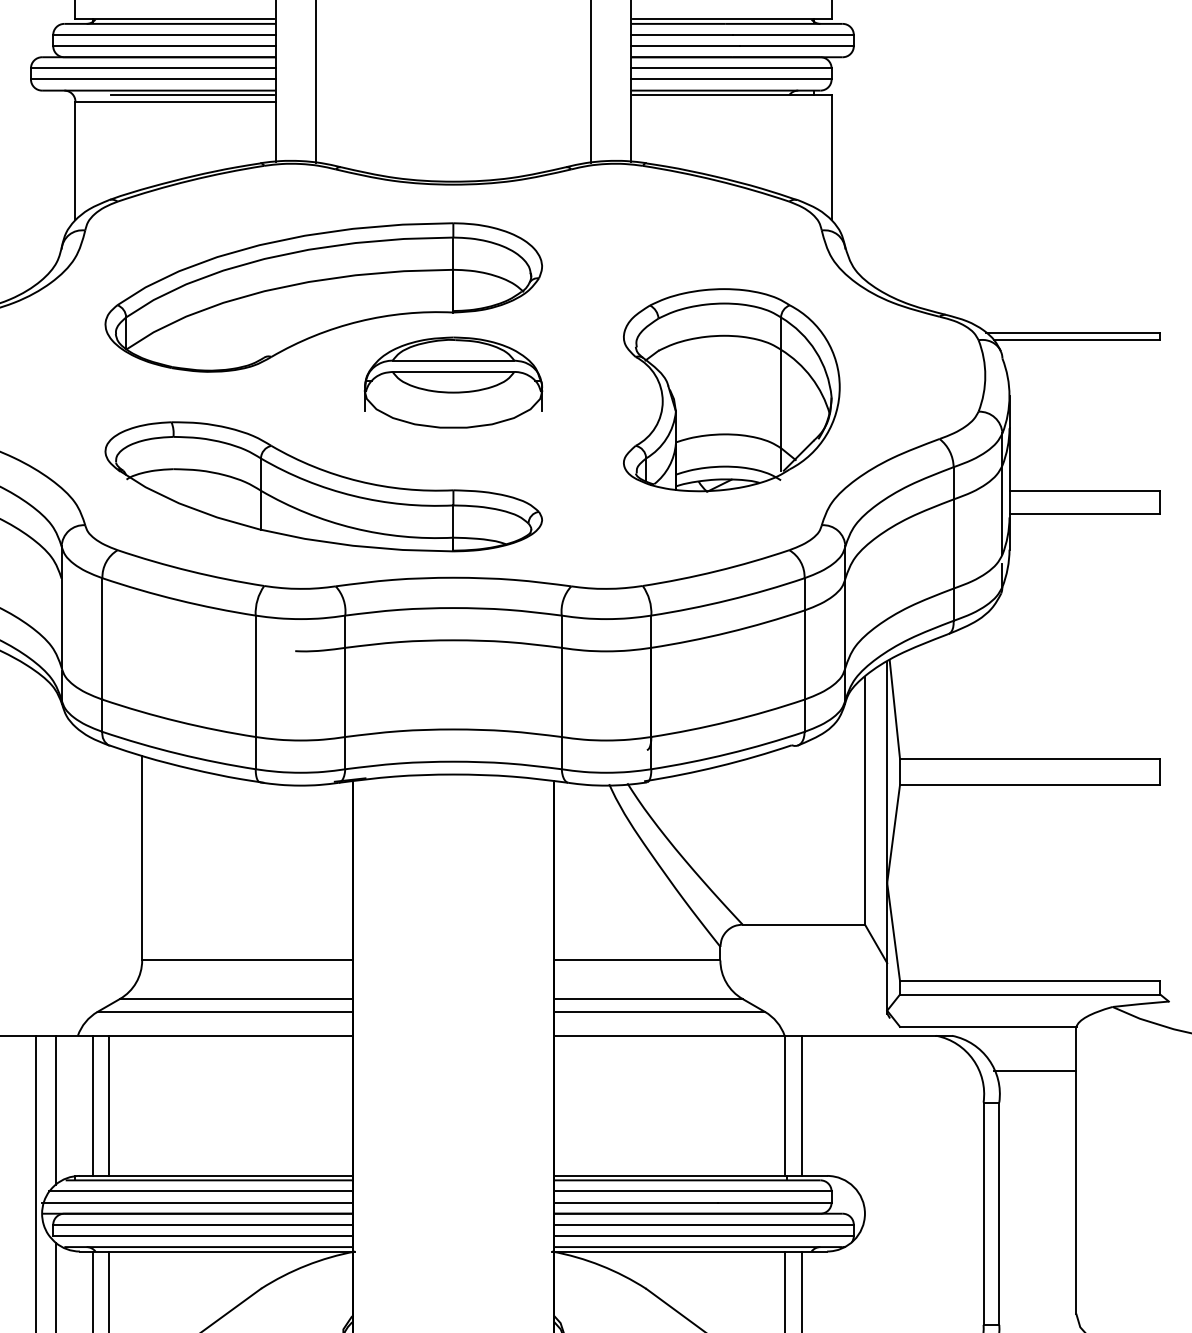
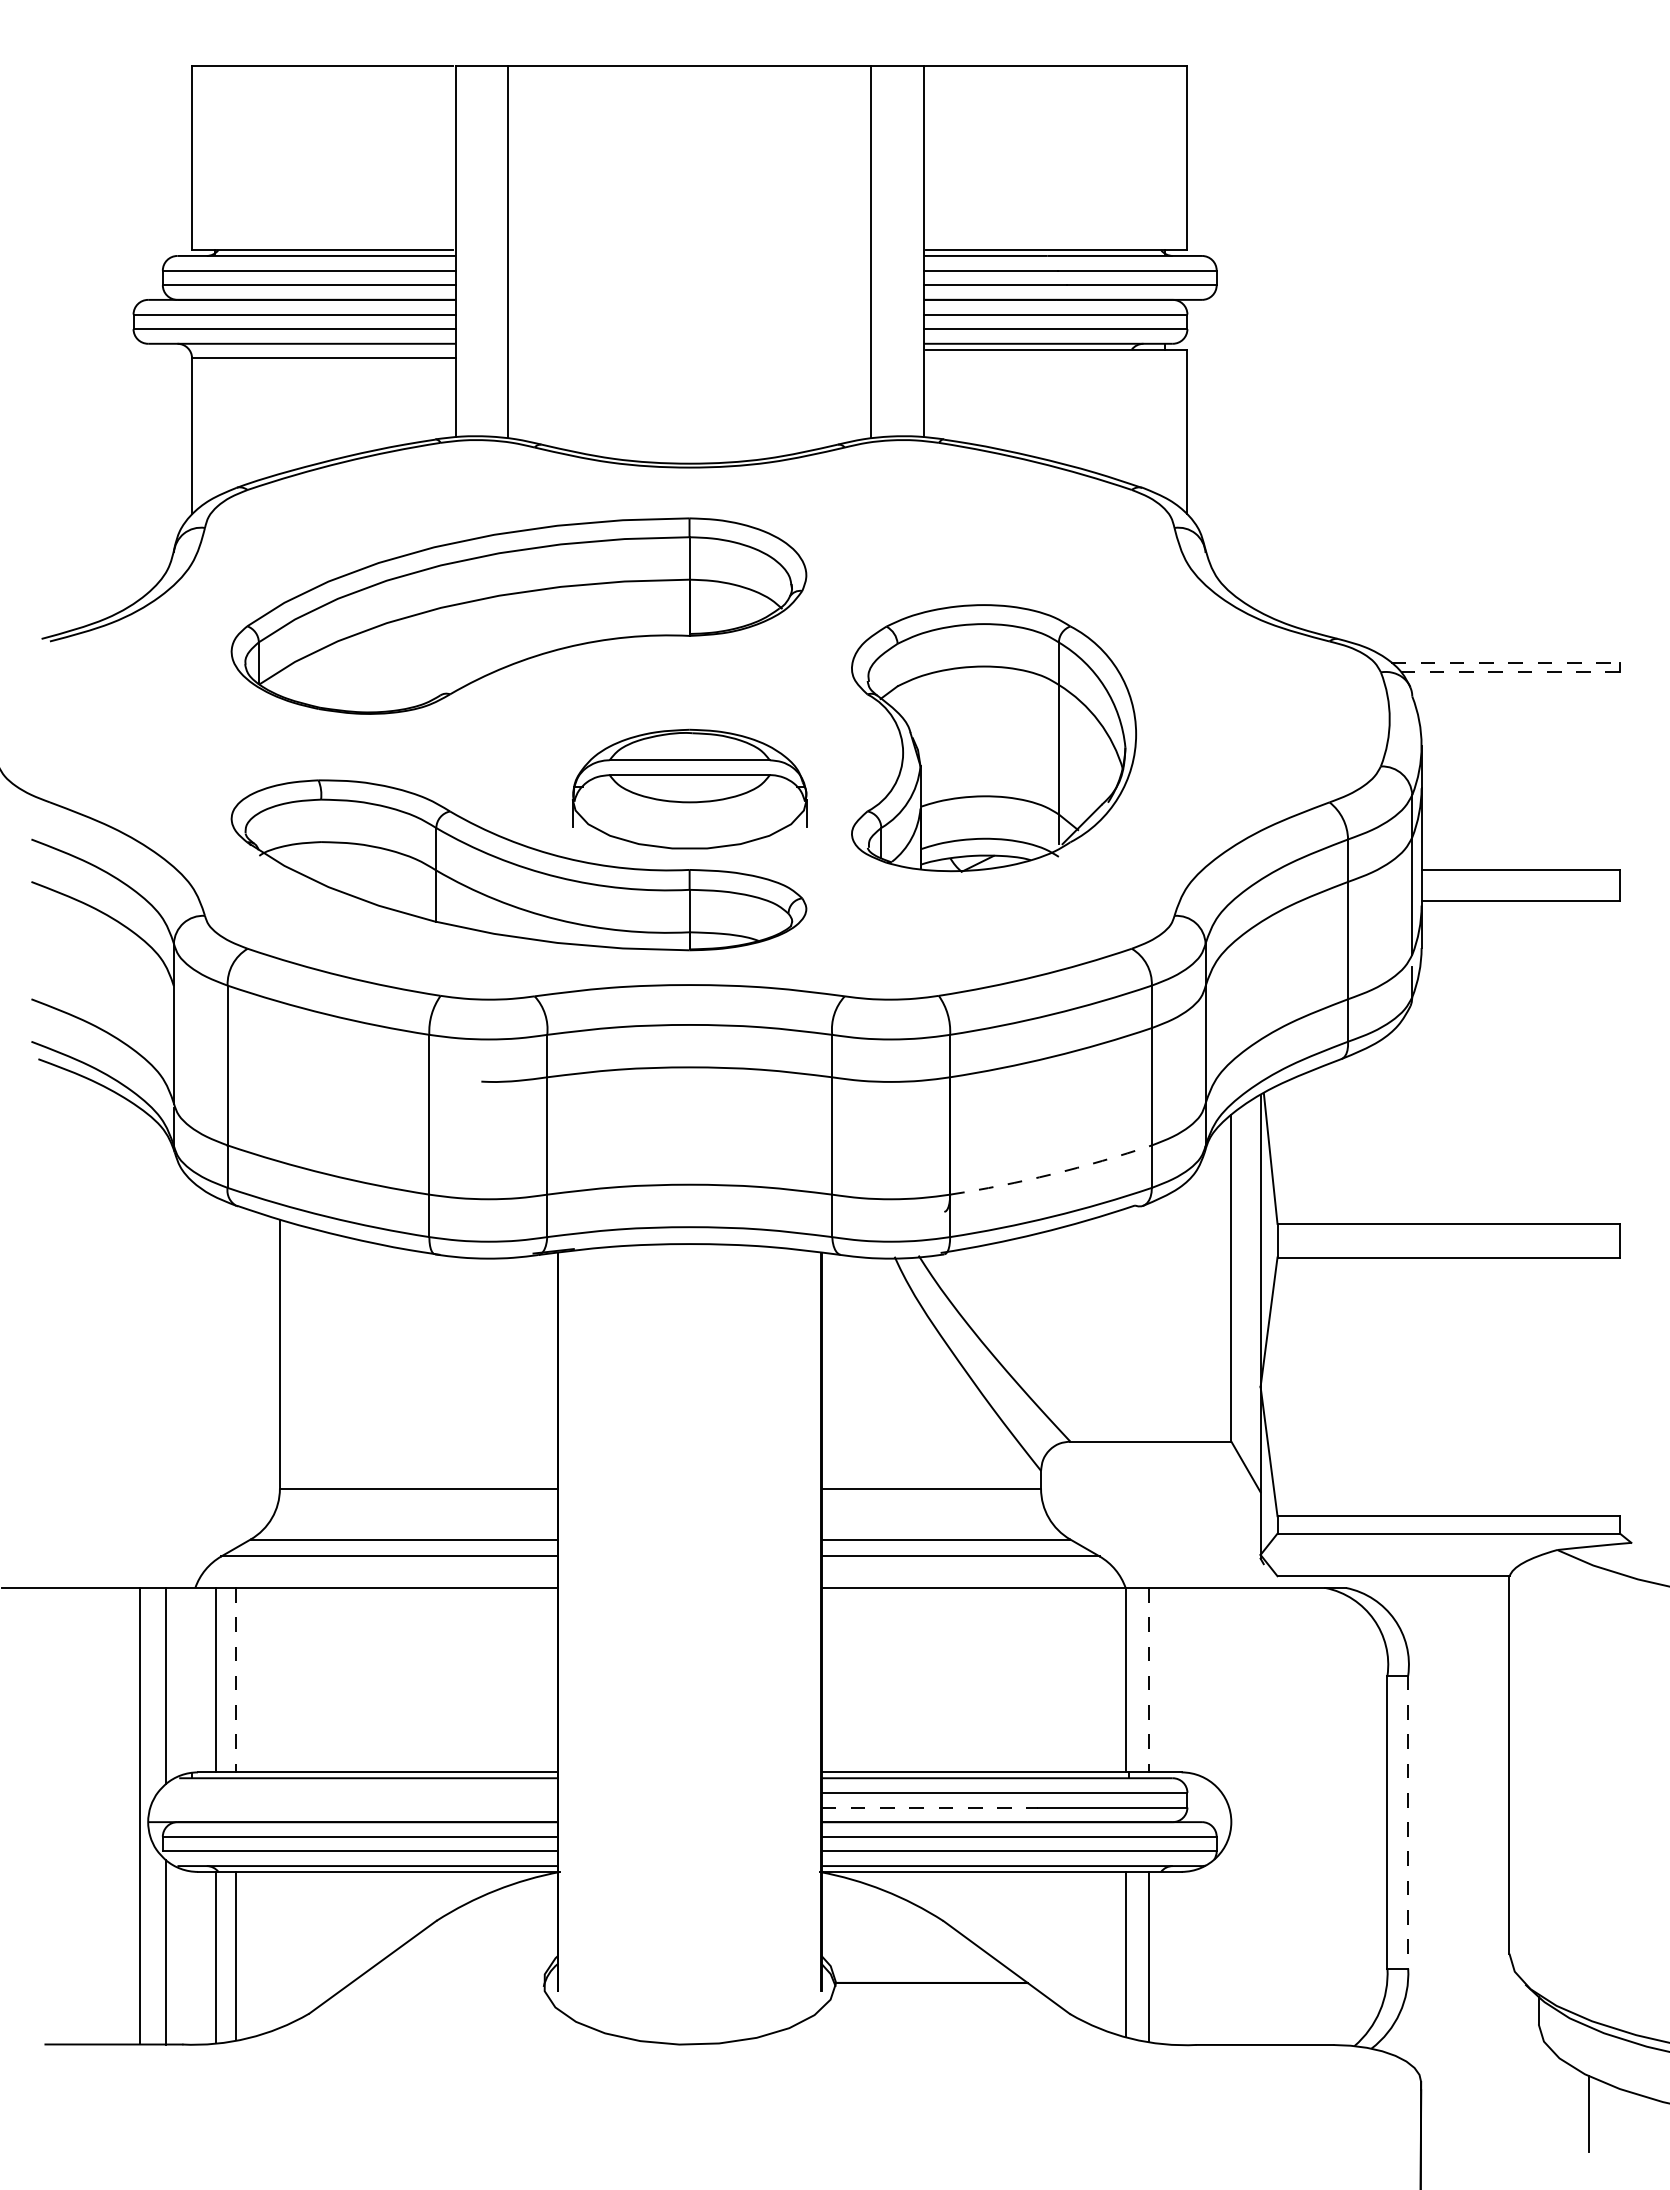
line: (192, 94) -> (346, 349), removed
line: (1074, 332) -> (1506, 662), solid -> dashed
line: (1077, 339) -> (1510, 671), solid -> dashed
part: (453, 382) -> (689, 788), moved
part: (731, 390) -> (993, 738), moved
arc: (729, 721) -> (1052, 1174), solid -> dashed
line: (1034, 1071) -> (1454, 1634), removed
line: (109, 1106) -> (236, 1680), solid -> dashed
line: (802, 1106) -> (1148, 1680), solid -> dashed
line: (201, 1191) -> (357, 1792), removed
line: (198, 1202) -> (353, 1807), removed
line: (636, 1202) -> (930, 1807), solid -> dashed
line: (999, 1213) -> (1408, 1822), solid -> dashed

